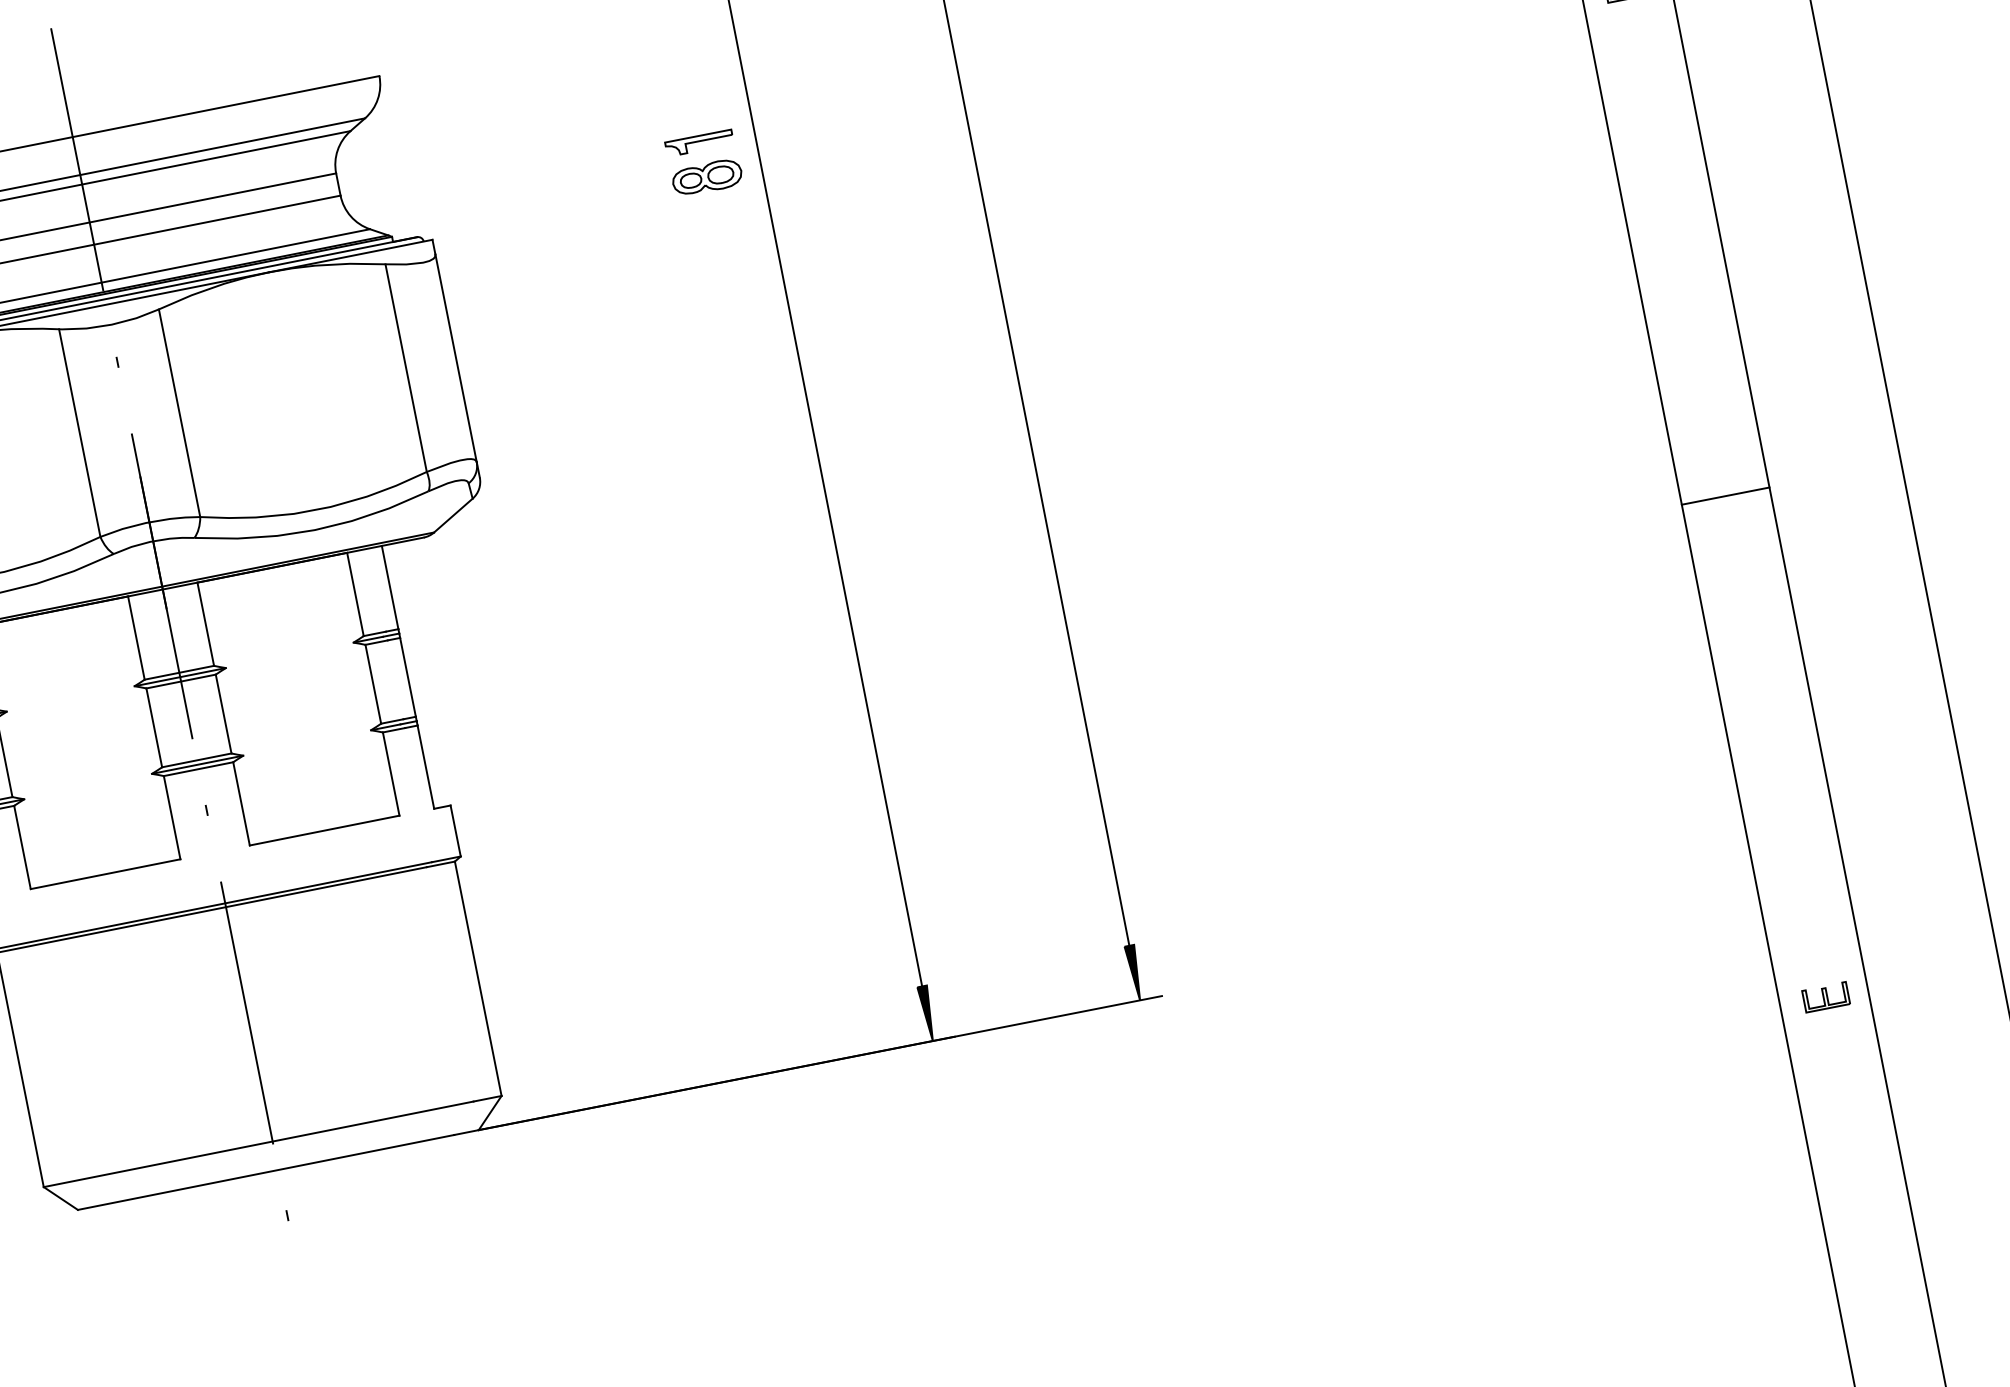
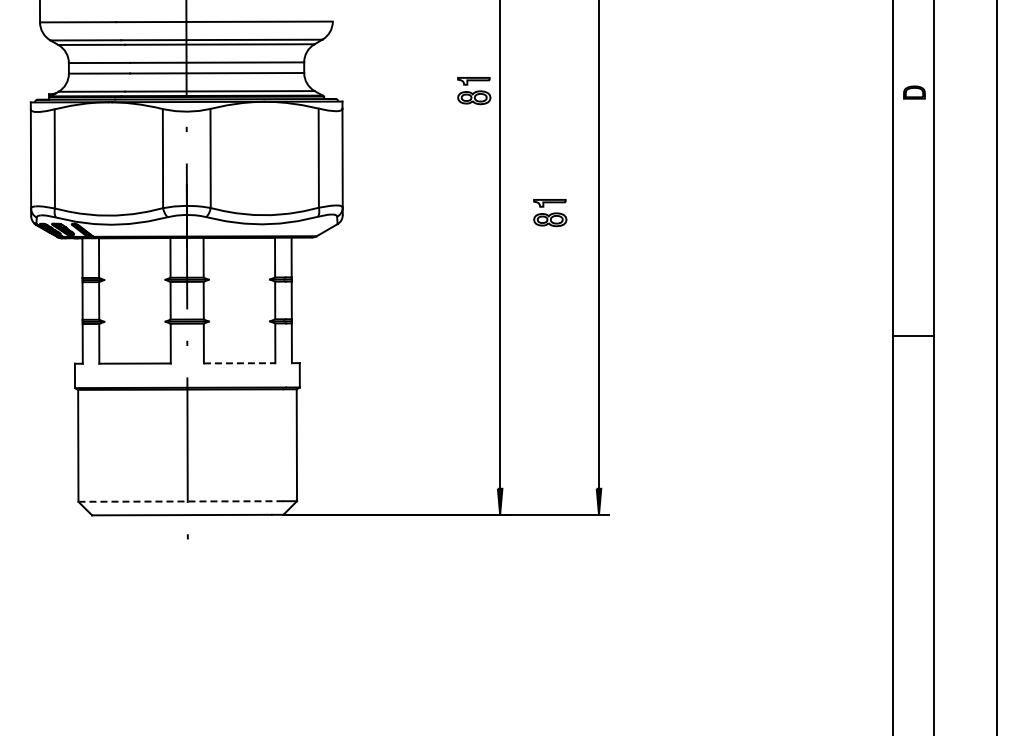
part: (914, 388) -> (550, 213), added
line: (324, 831) -> (239, 363), solid -> dashed
part: (1826, 997) -> (914, 575), removed
line: (259, 1144) -> (181, 501), solid -> dashed

